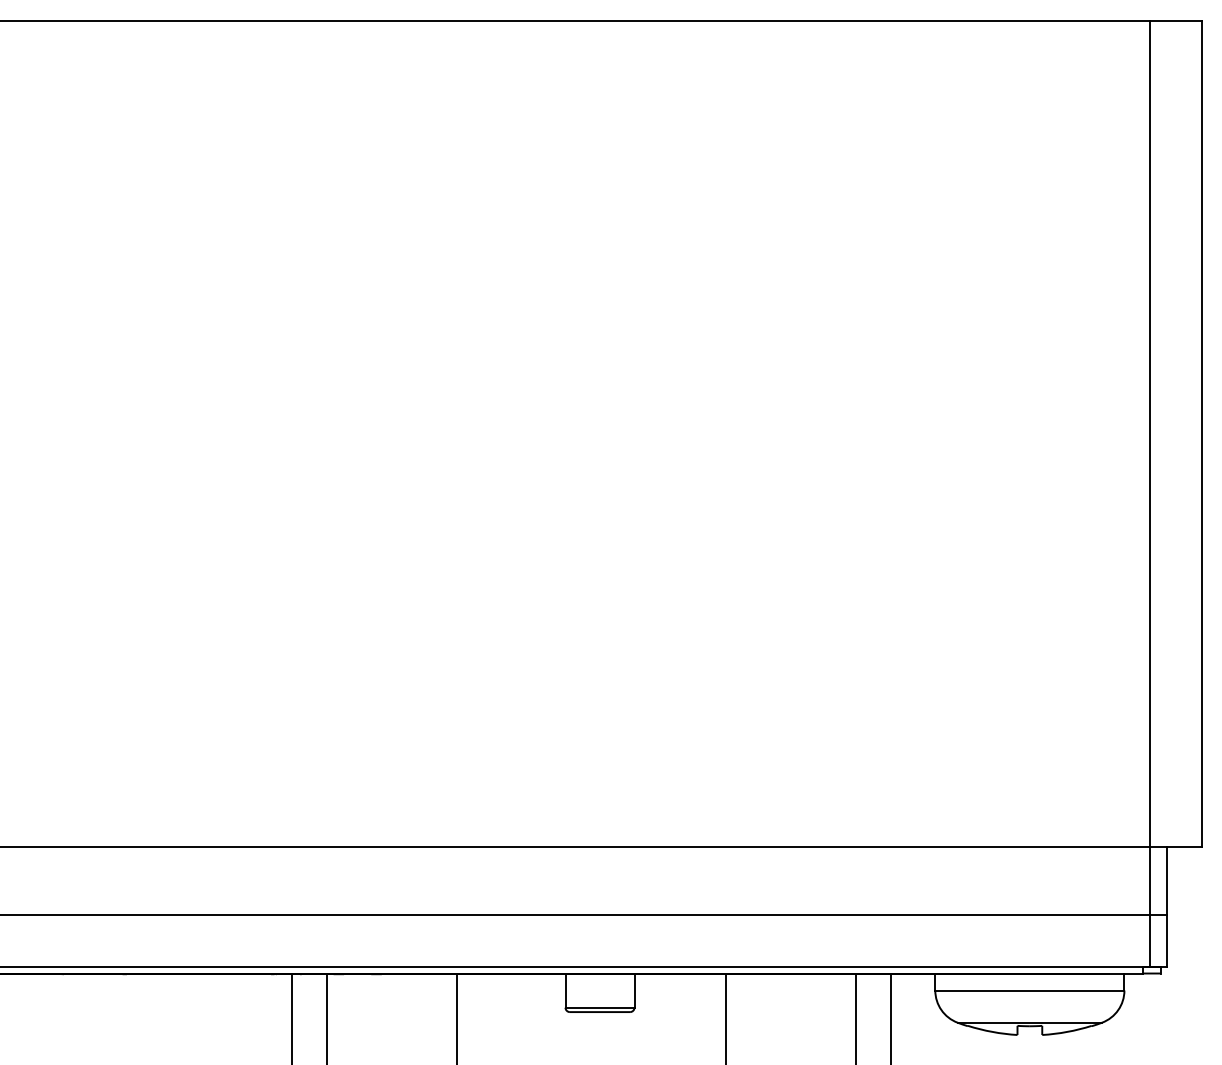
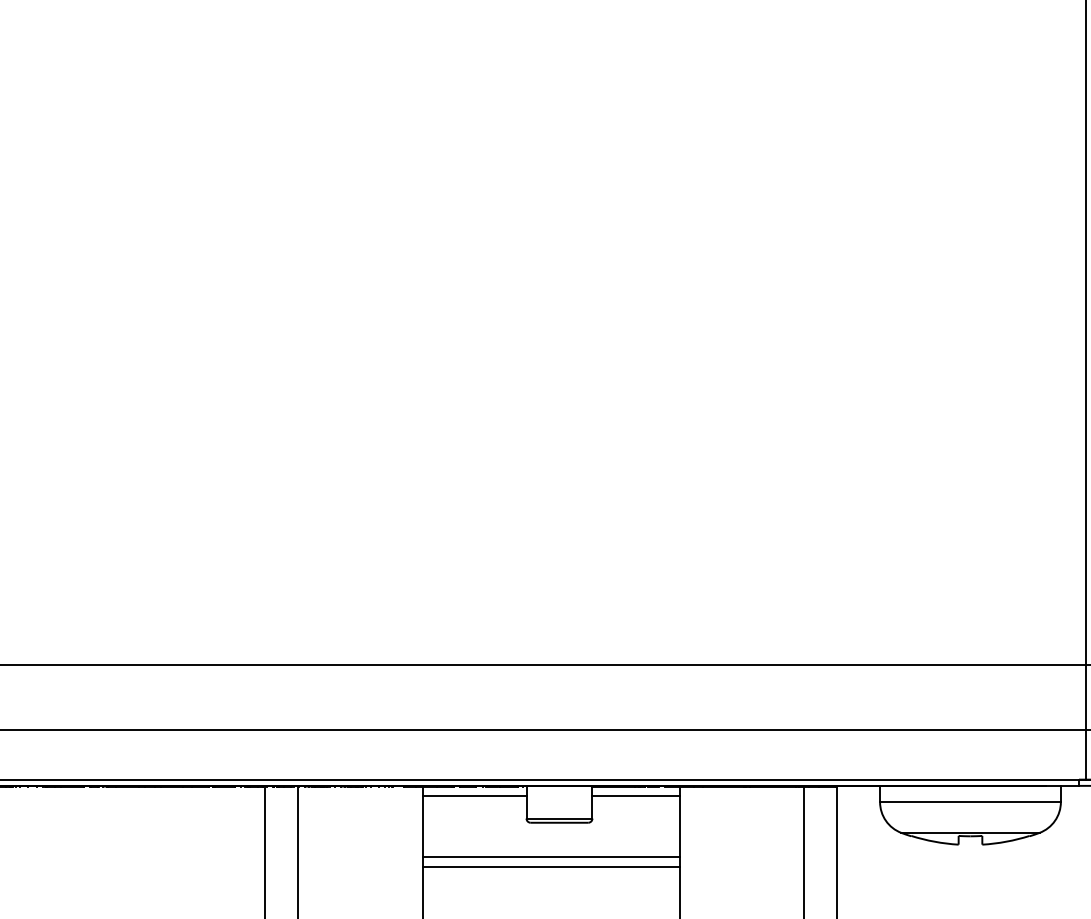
line: (511, 984) -> (474, 796), added
line: (679, 984) -> (635, 796), added
line: (591, 1047) -> (551, 856), added
line: (591, 1058) -> (551, 867), added

